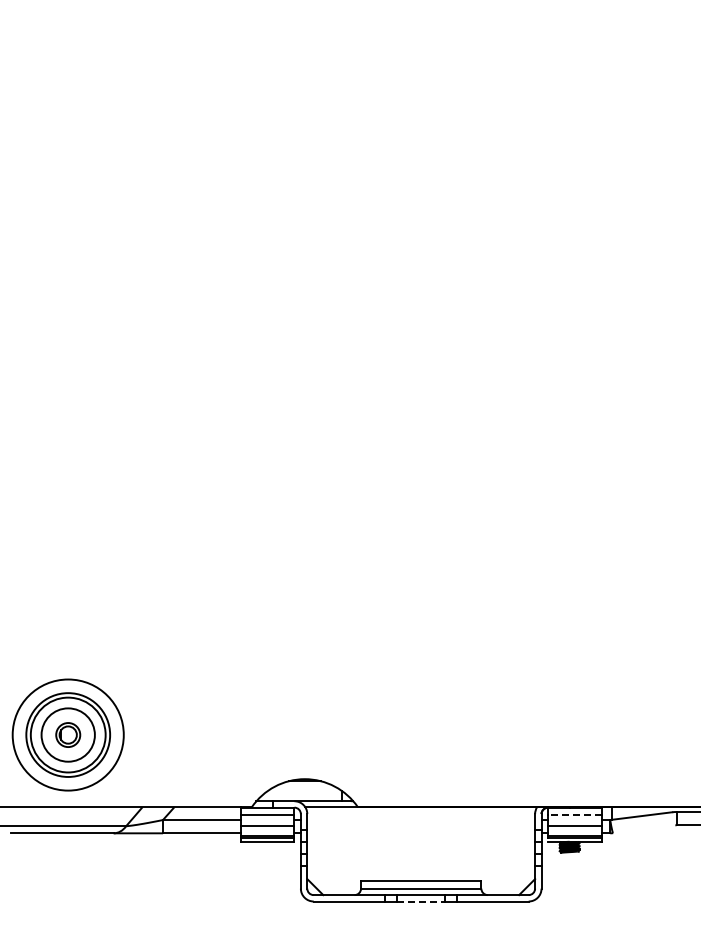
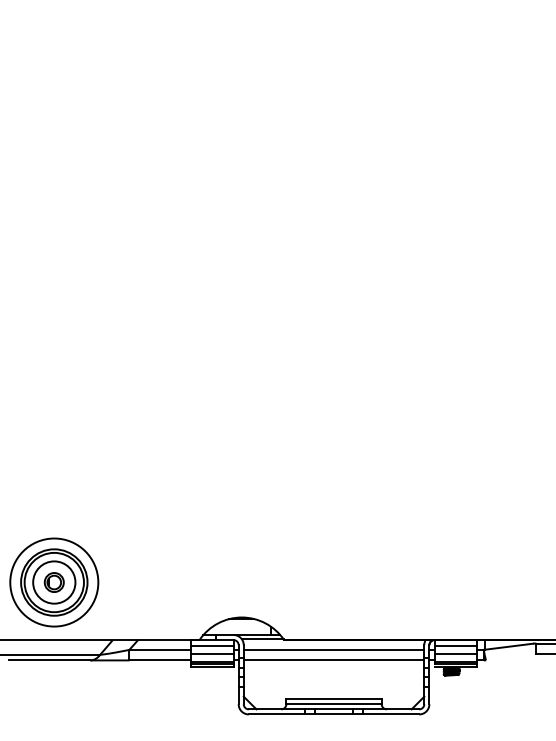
line: (574, 814) -> (455, 645), dashed -> solid
line: (421, 820) -> (334, 650), added
line: (421, 833) -> (334, 660), added
line: (421, 901) -> (334, 714), dashed -> solid

